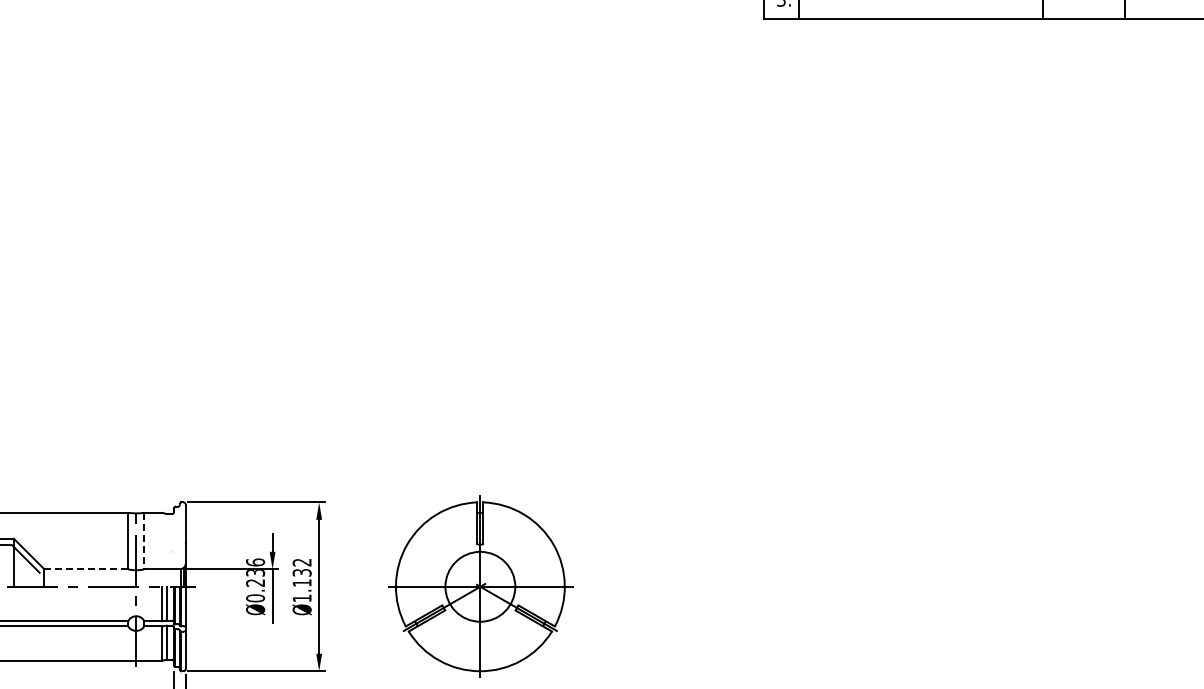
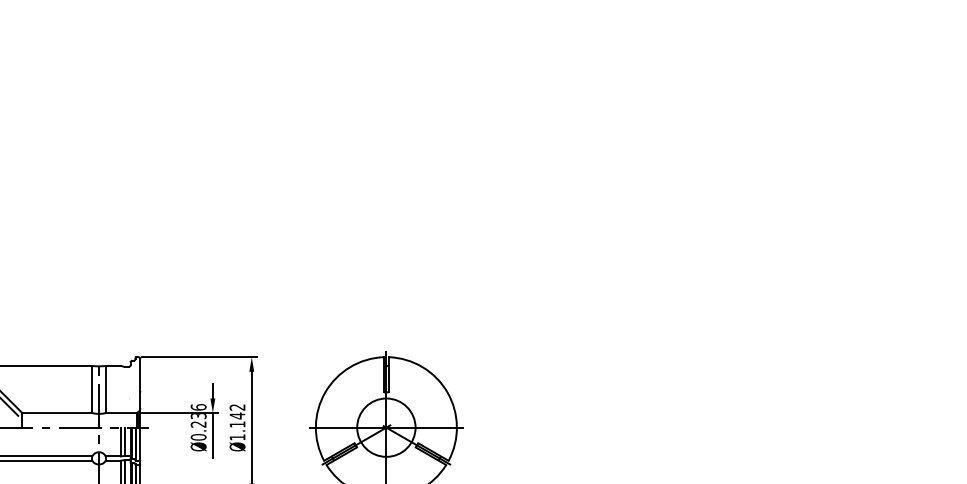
line: (144, 541) -> (105, 389), dashed -> solid
line: (86, 569) -> (57, 413), dashed -> solid
text: (301, 572) -> (237, 415), Ø1.132 -> Ø1.142

